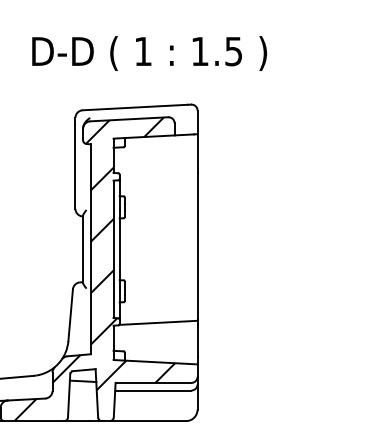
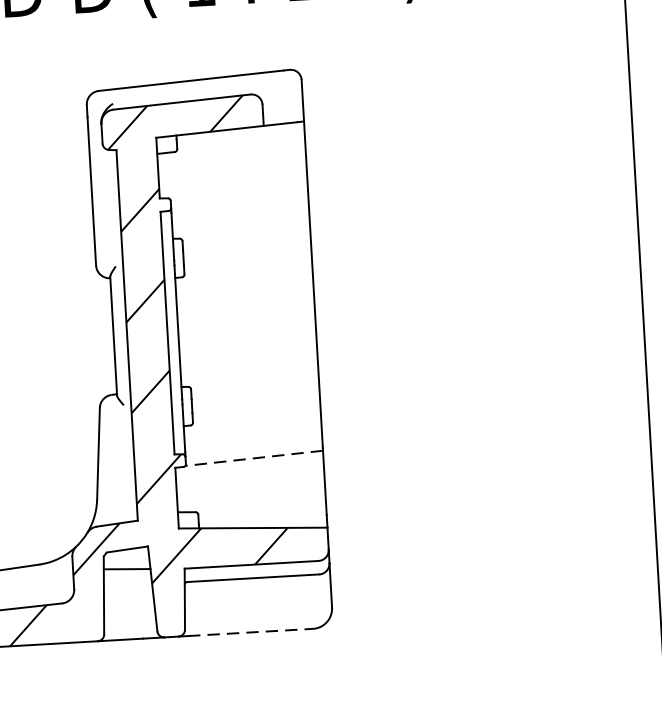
line: (157, 322) -> (252, 457), solid -> dashed
line: (151, 421) -> (251, 633), solid -> dashed

